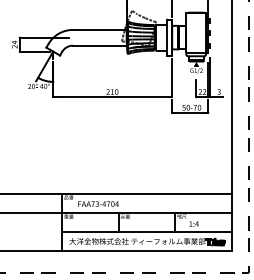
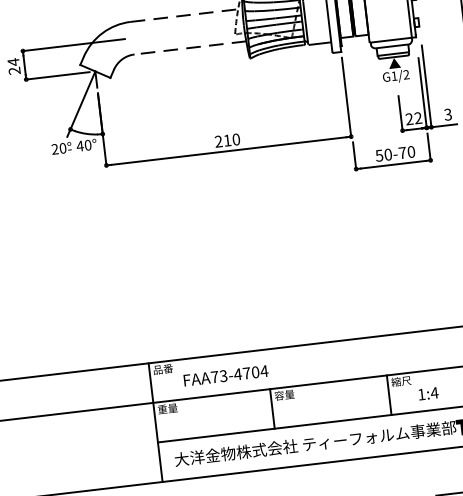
line: (100, 29) -> (187, 14), solid -> dashed
line: (99, 45) -> (189, 47), solid -> dashed

